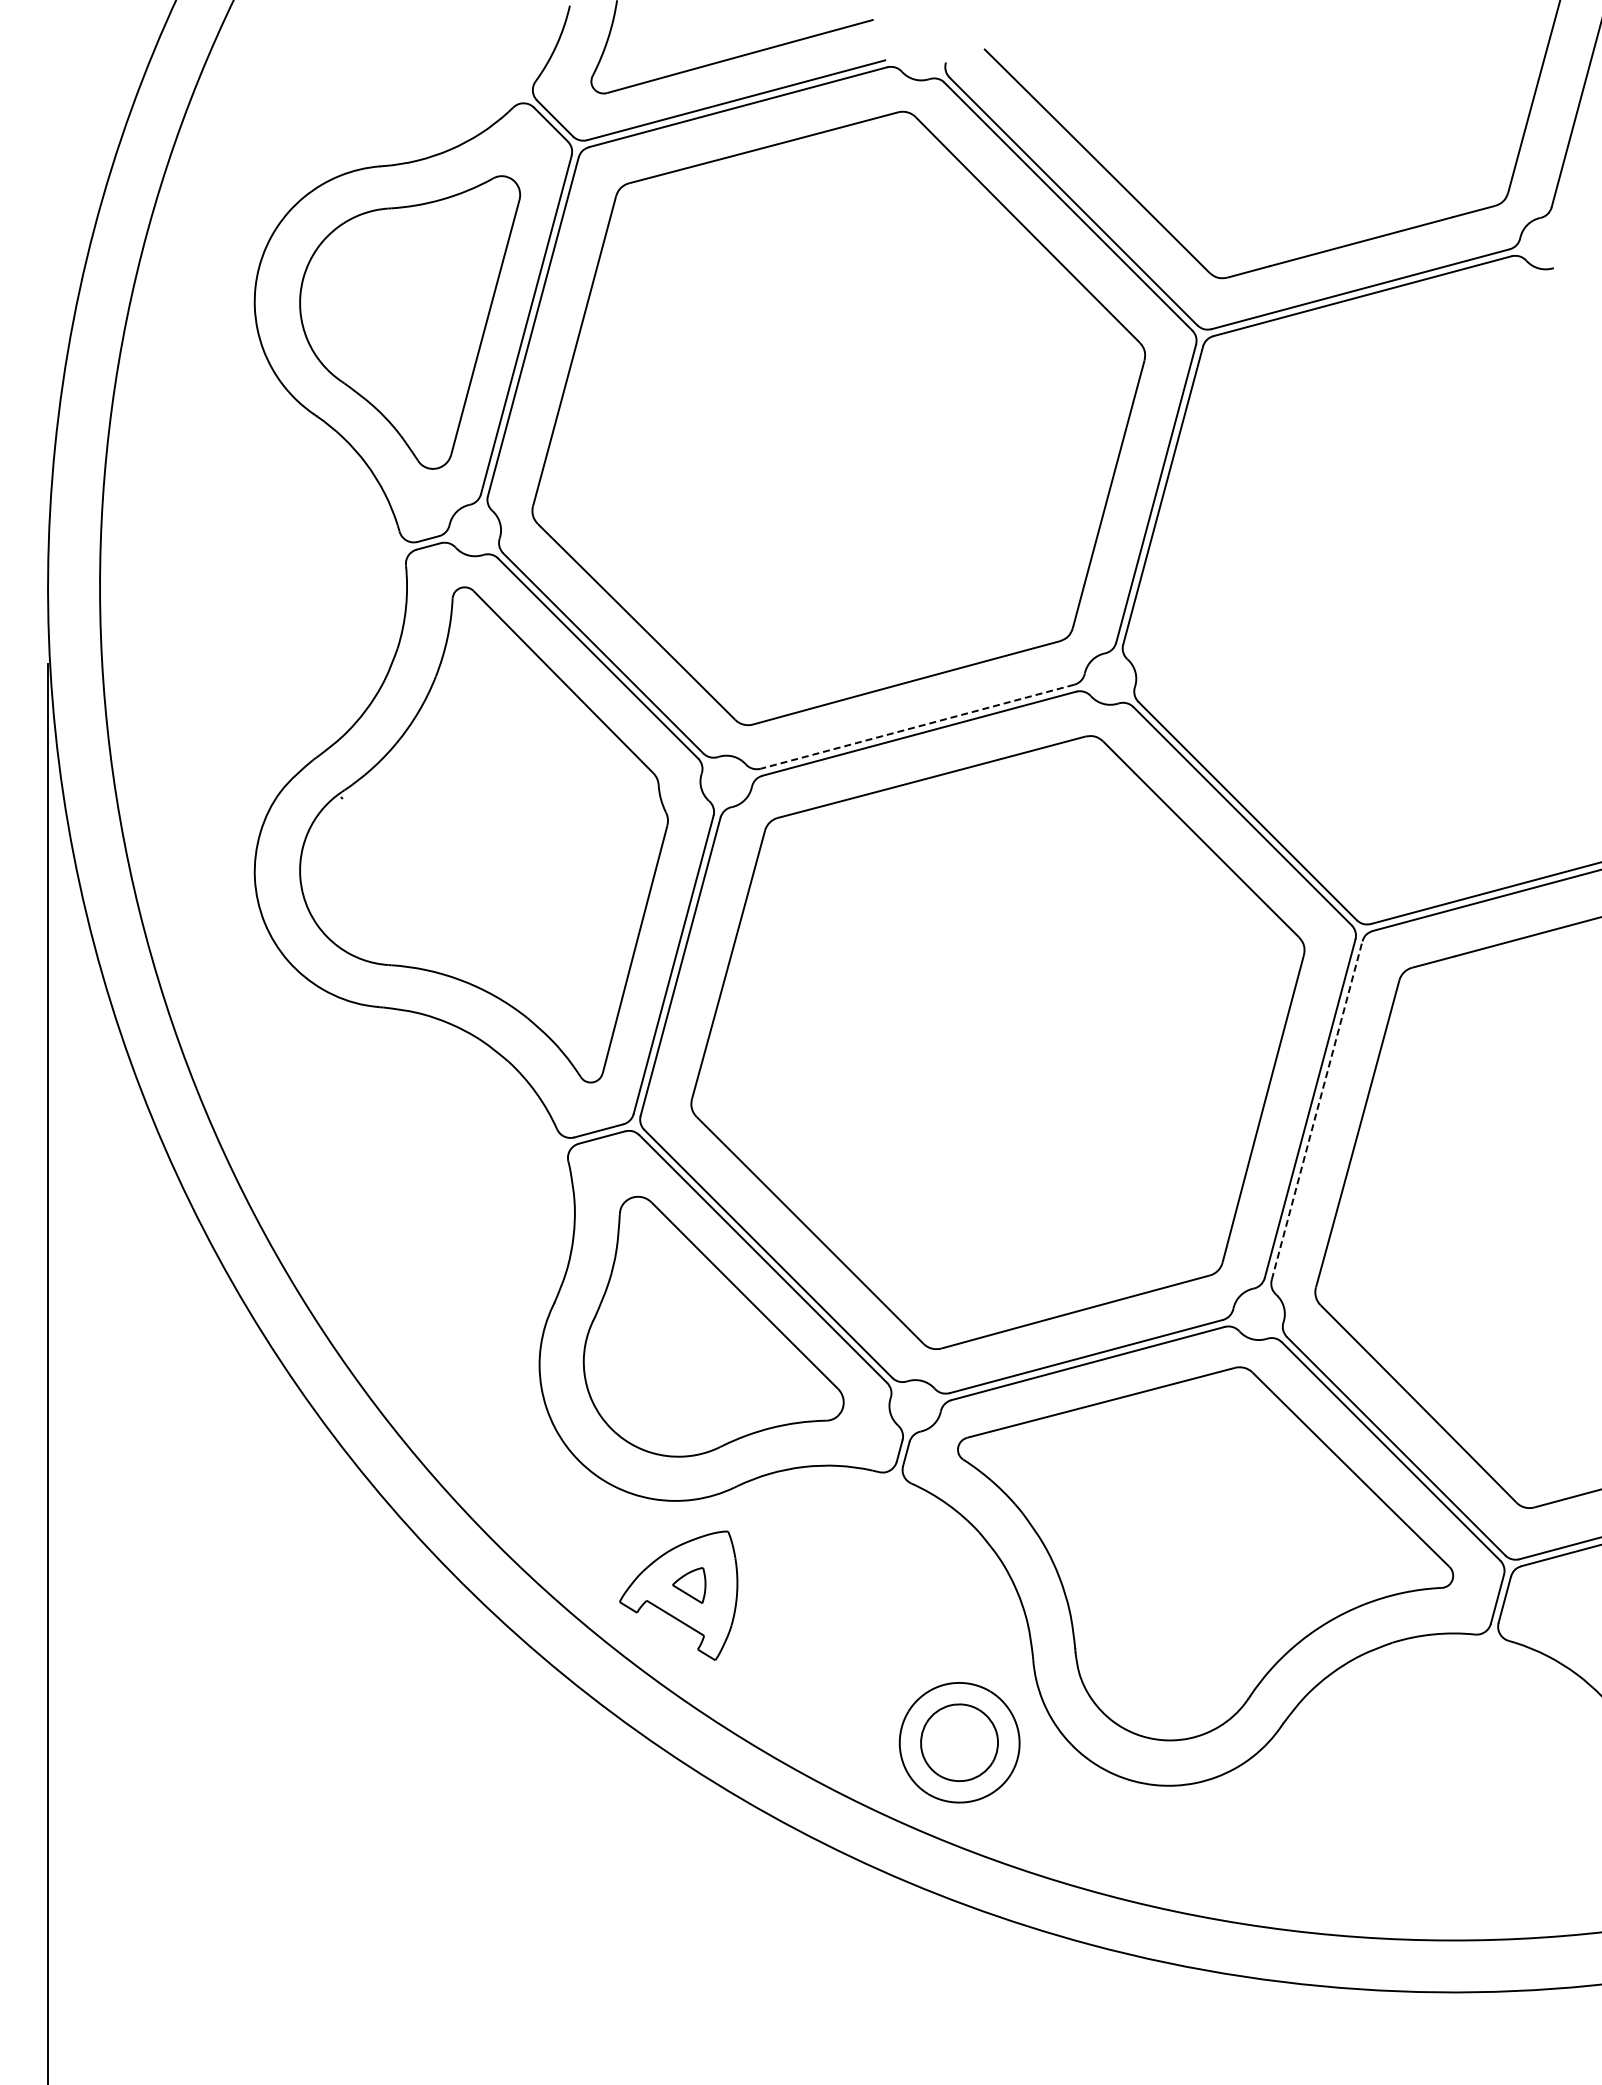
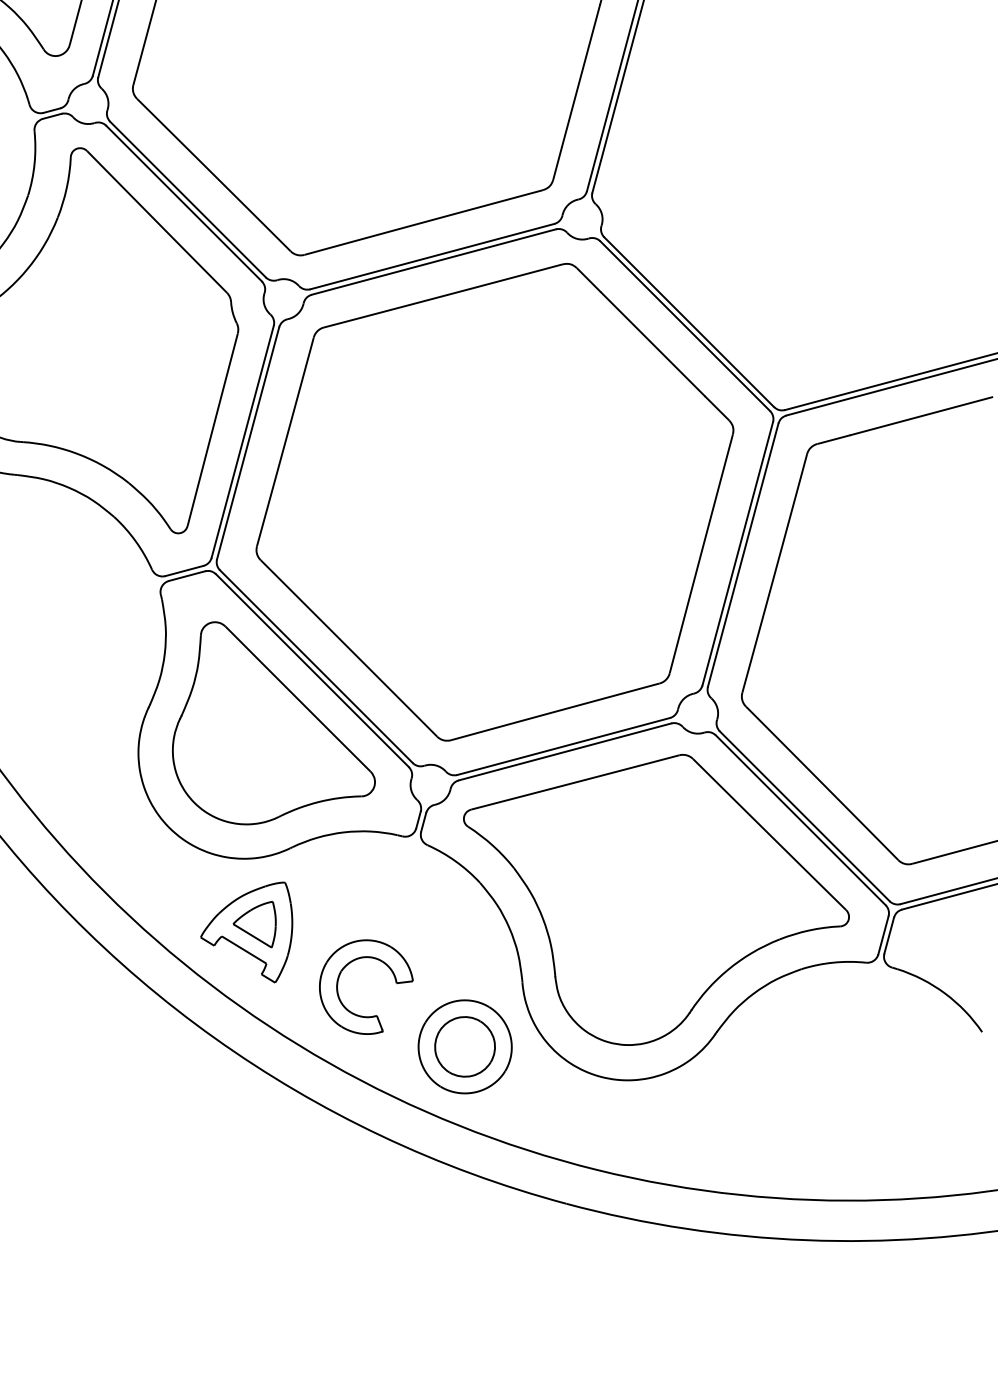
line: (916, 726) -> (431, 256), dashed -> solid
line: (1317, 1110) -> (743, 555), dashed -> solid
part: (689, 1585) -> (255, 924), size x1.67
part: (796, 1661) -> (338, 983), added

